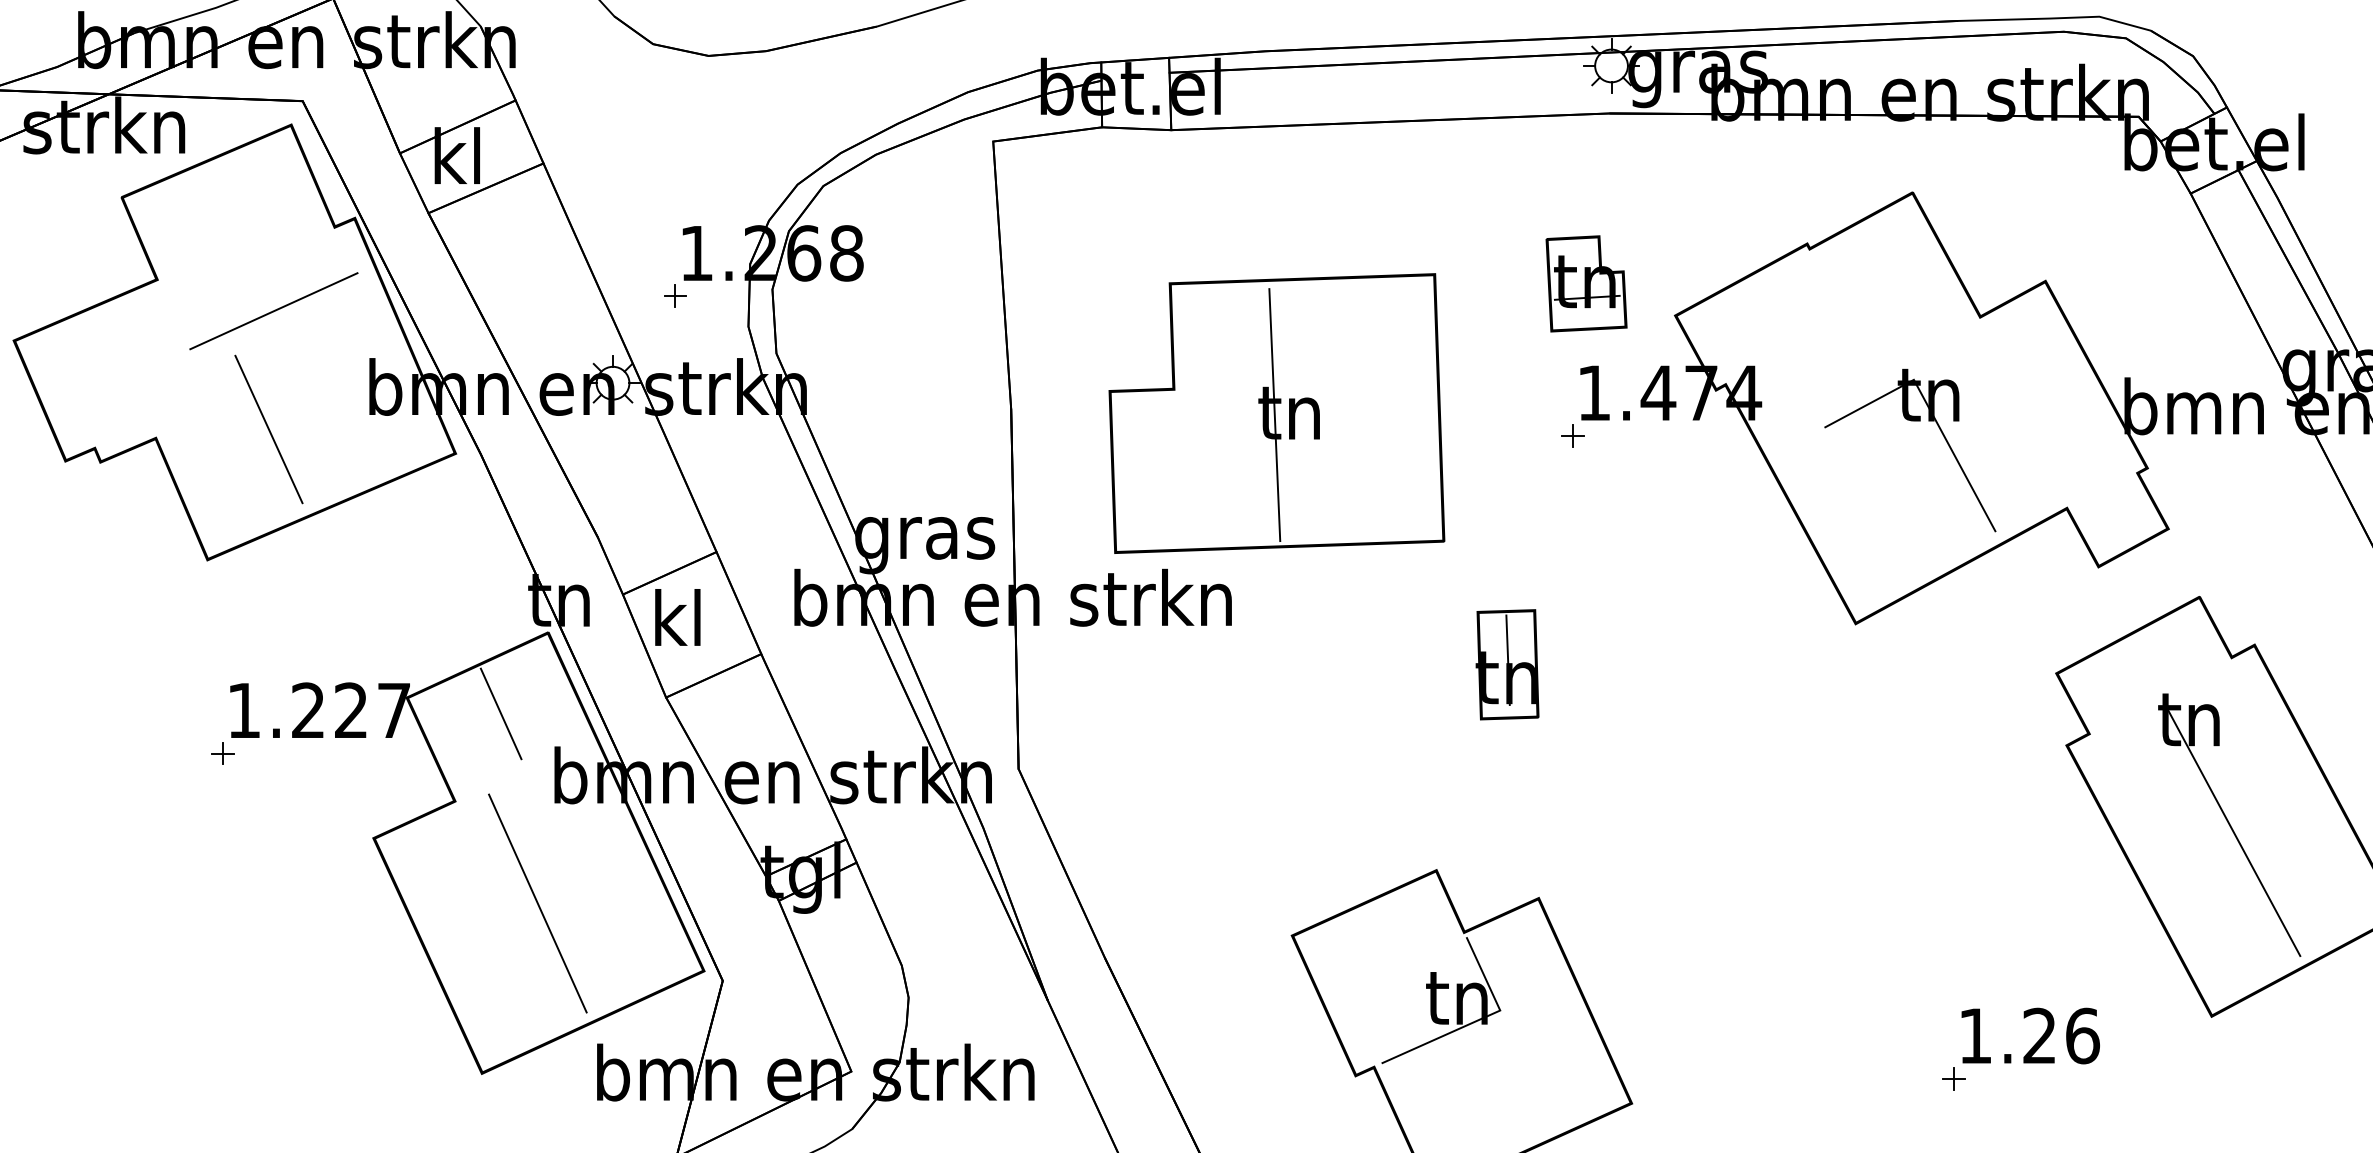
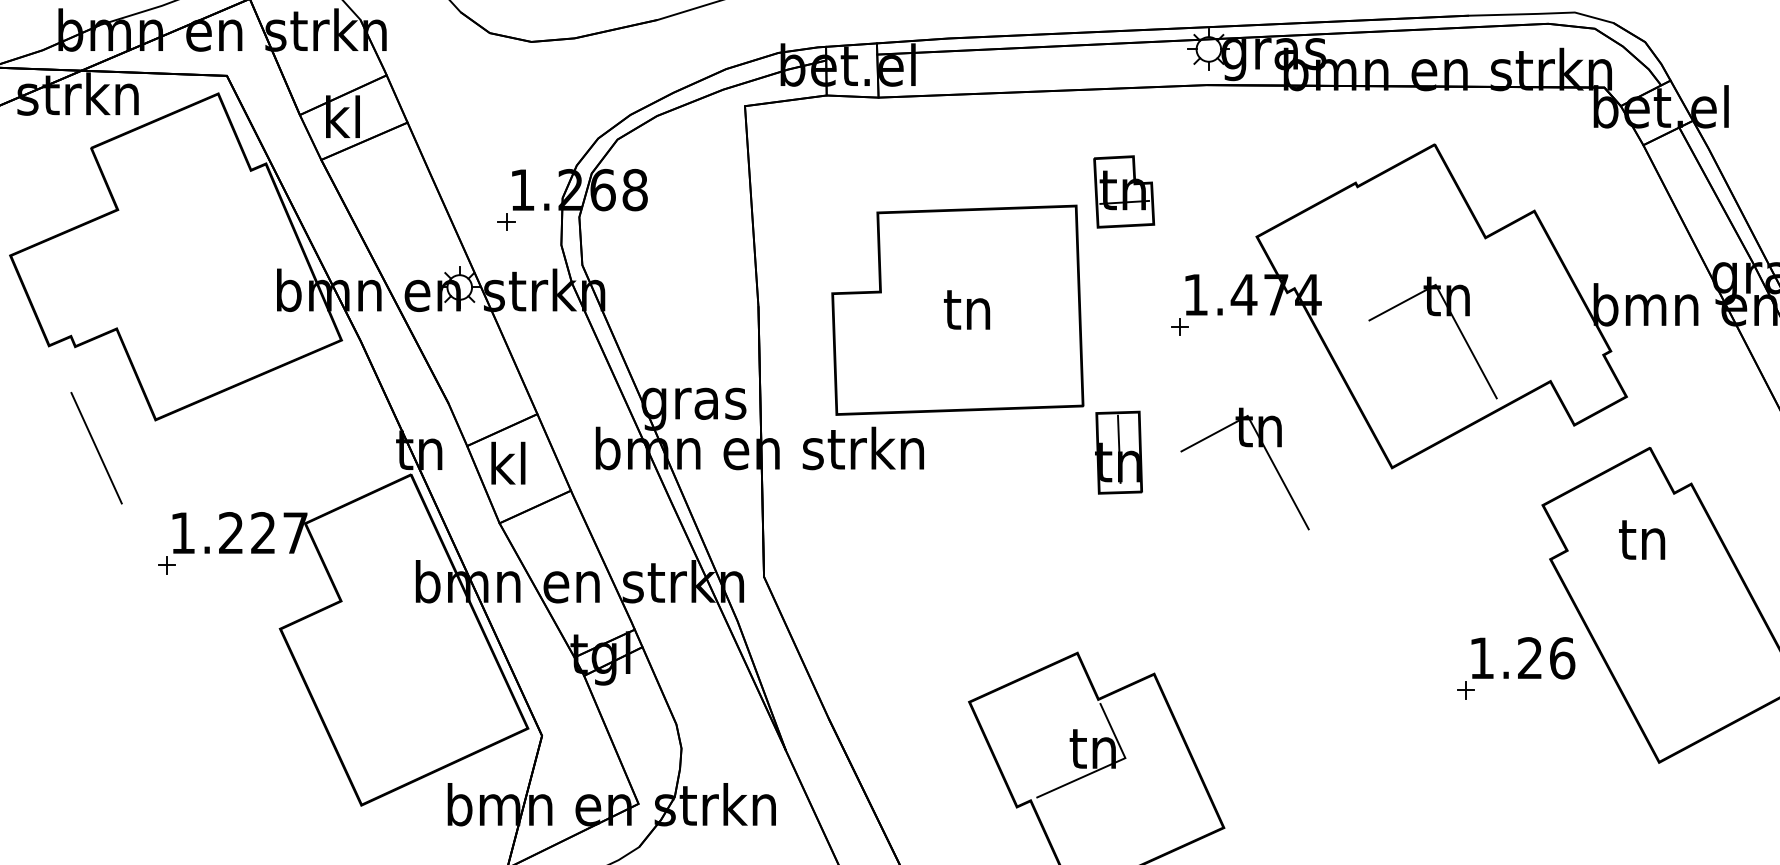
part: (1587, 283) -> (1124, 191), moved
line: (274, 309) -> (205, 232), removed
line: (1275, 413) -> (956, 310), removed
line: (268, 429) -> (96, 448), moved
part: (1663, 596) -> (1247, 447), added
part: (1507, 664) -> (1118, 452), moved
line: (500, 713) -> (375, 535), removed
line: (2232, 831) -> (1674, 623), removed
line: (536, 903) -> (402, 677), removed
part: (2021, 1049) -> (1516, 668), moved

